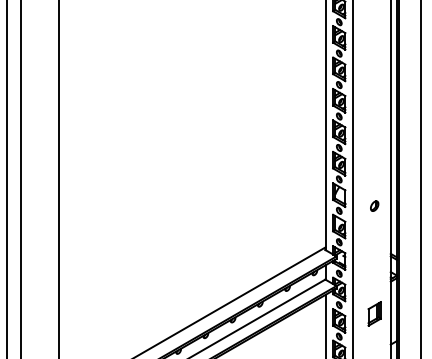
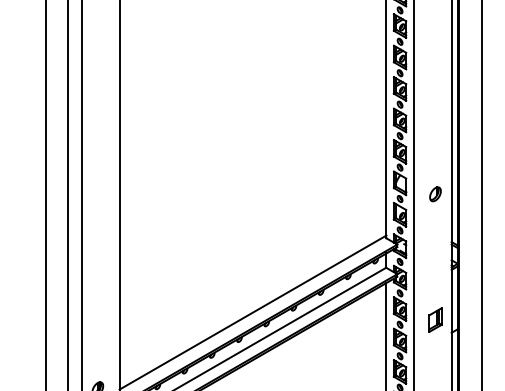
part: (374, 206) -> (435, 194), size x1.43
part: (374, 313) -> (435, 319), moved

